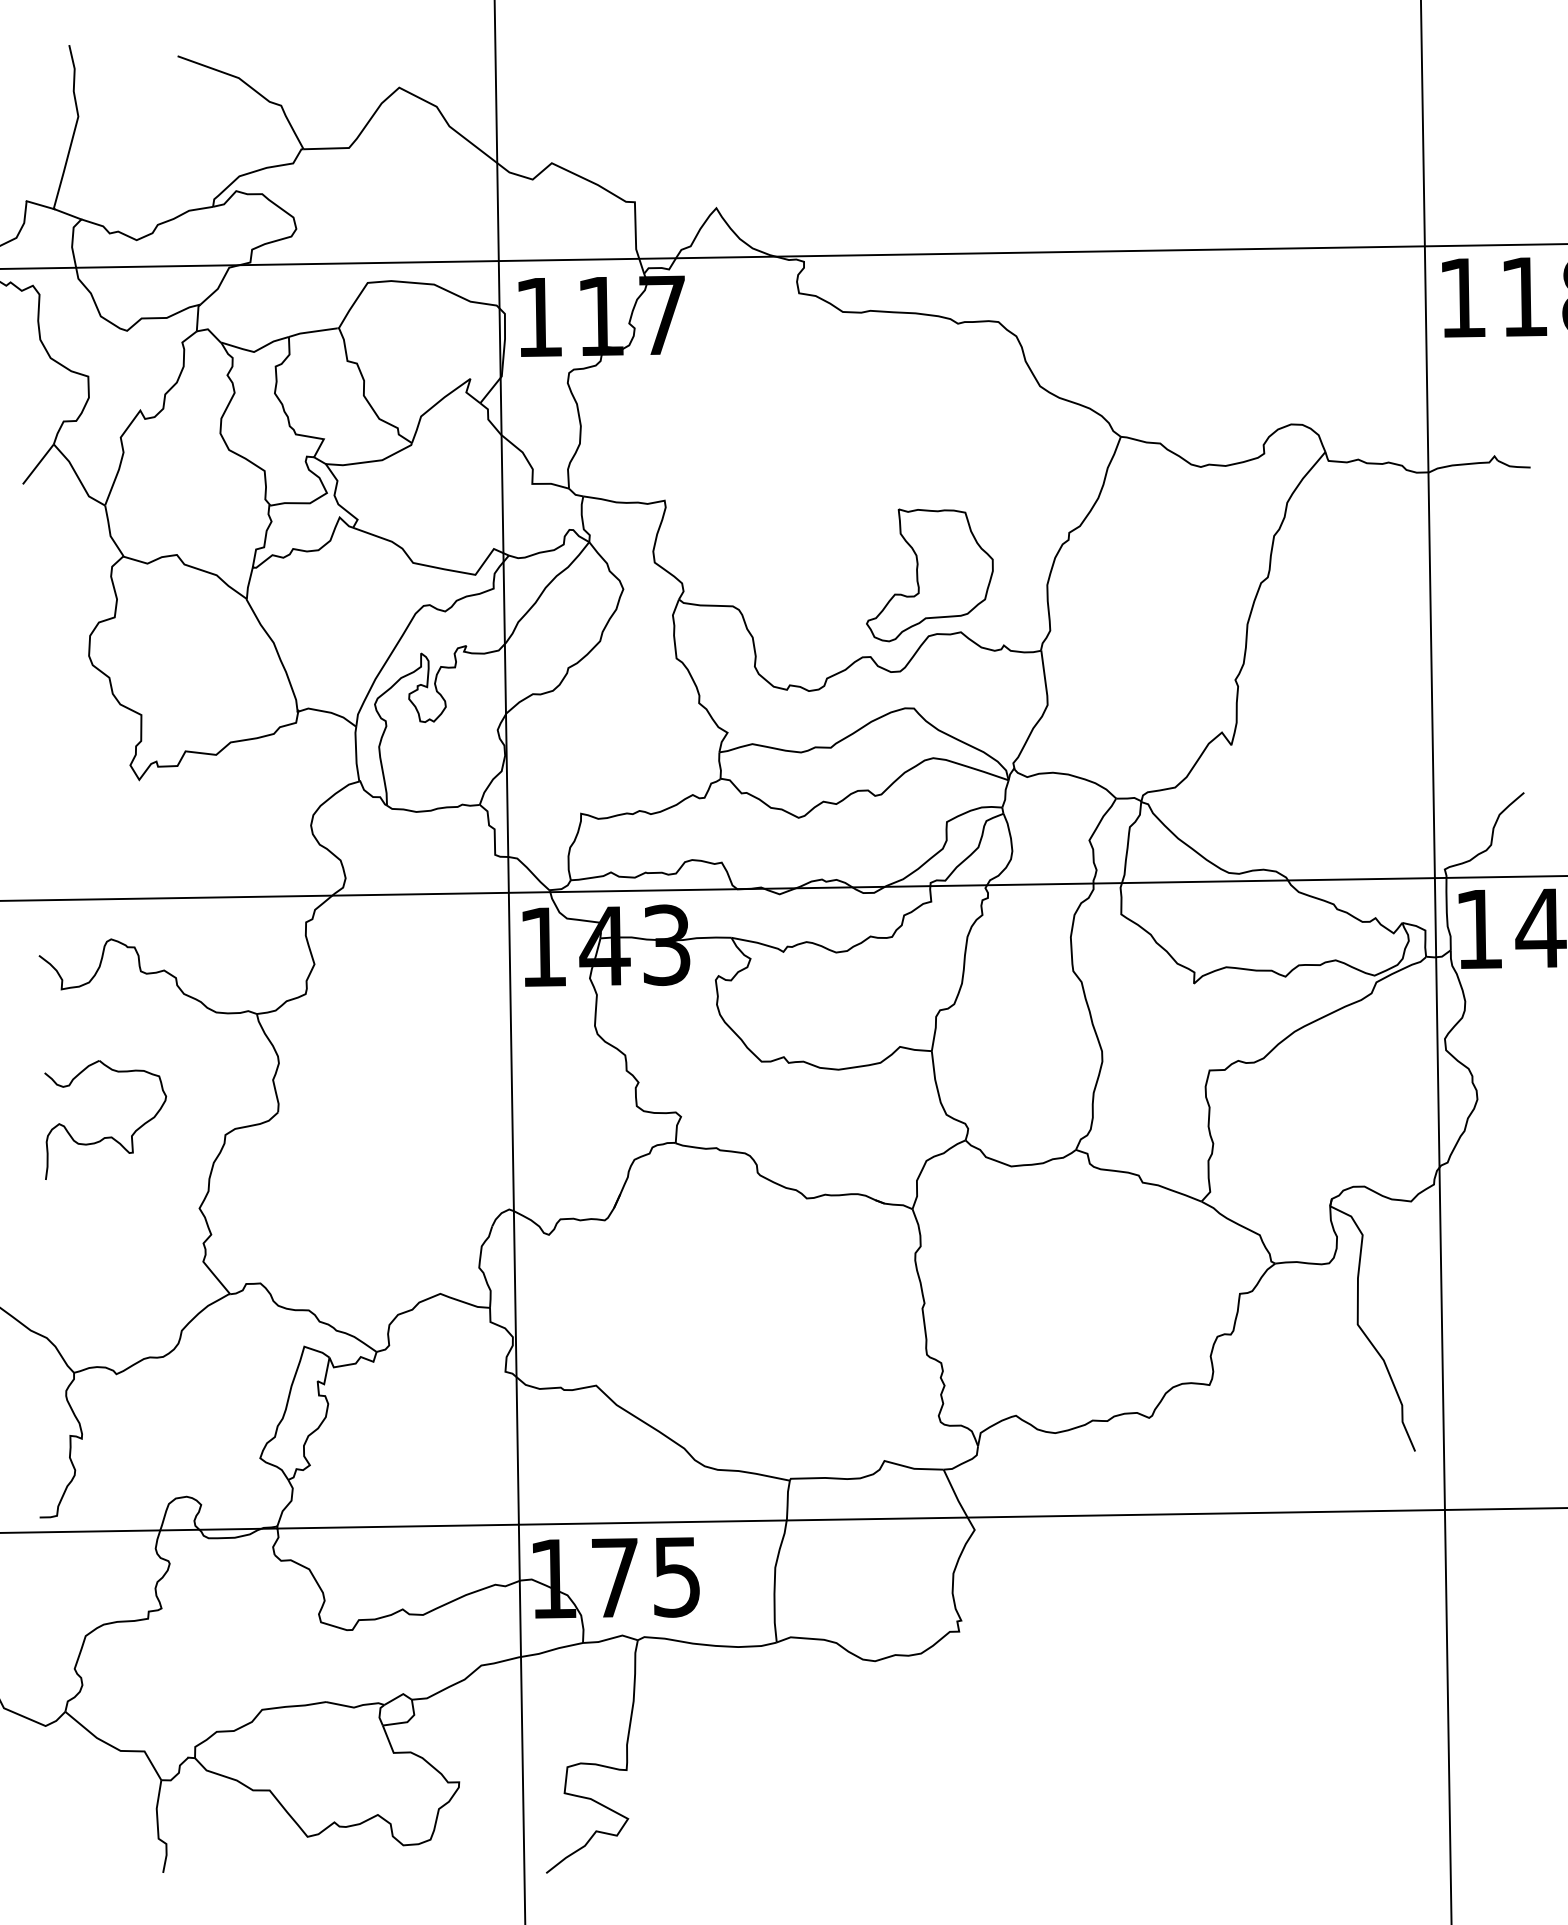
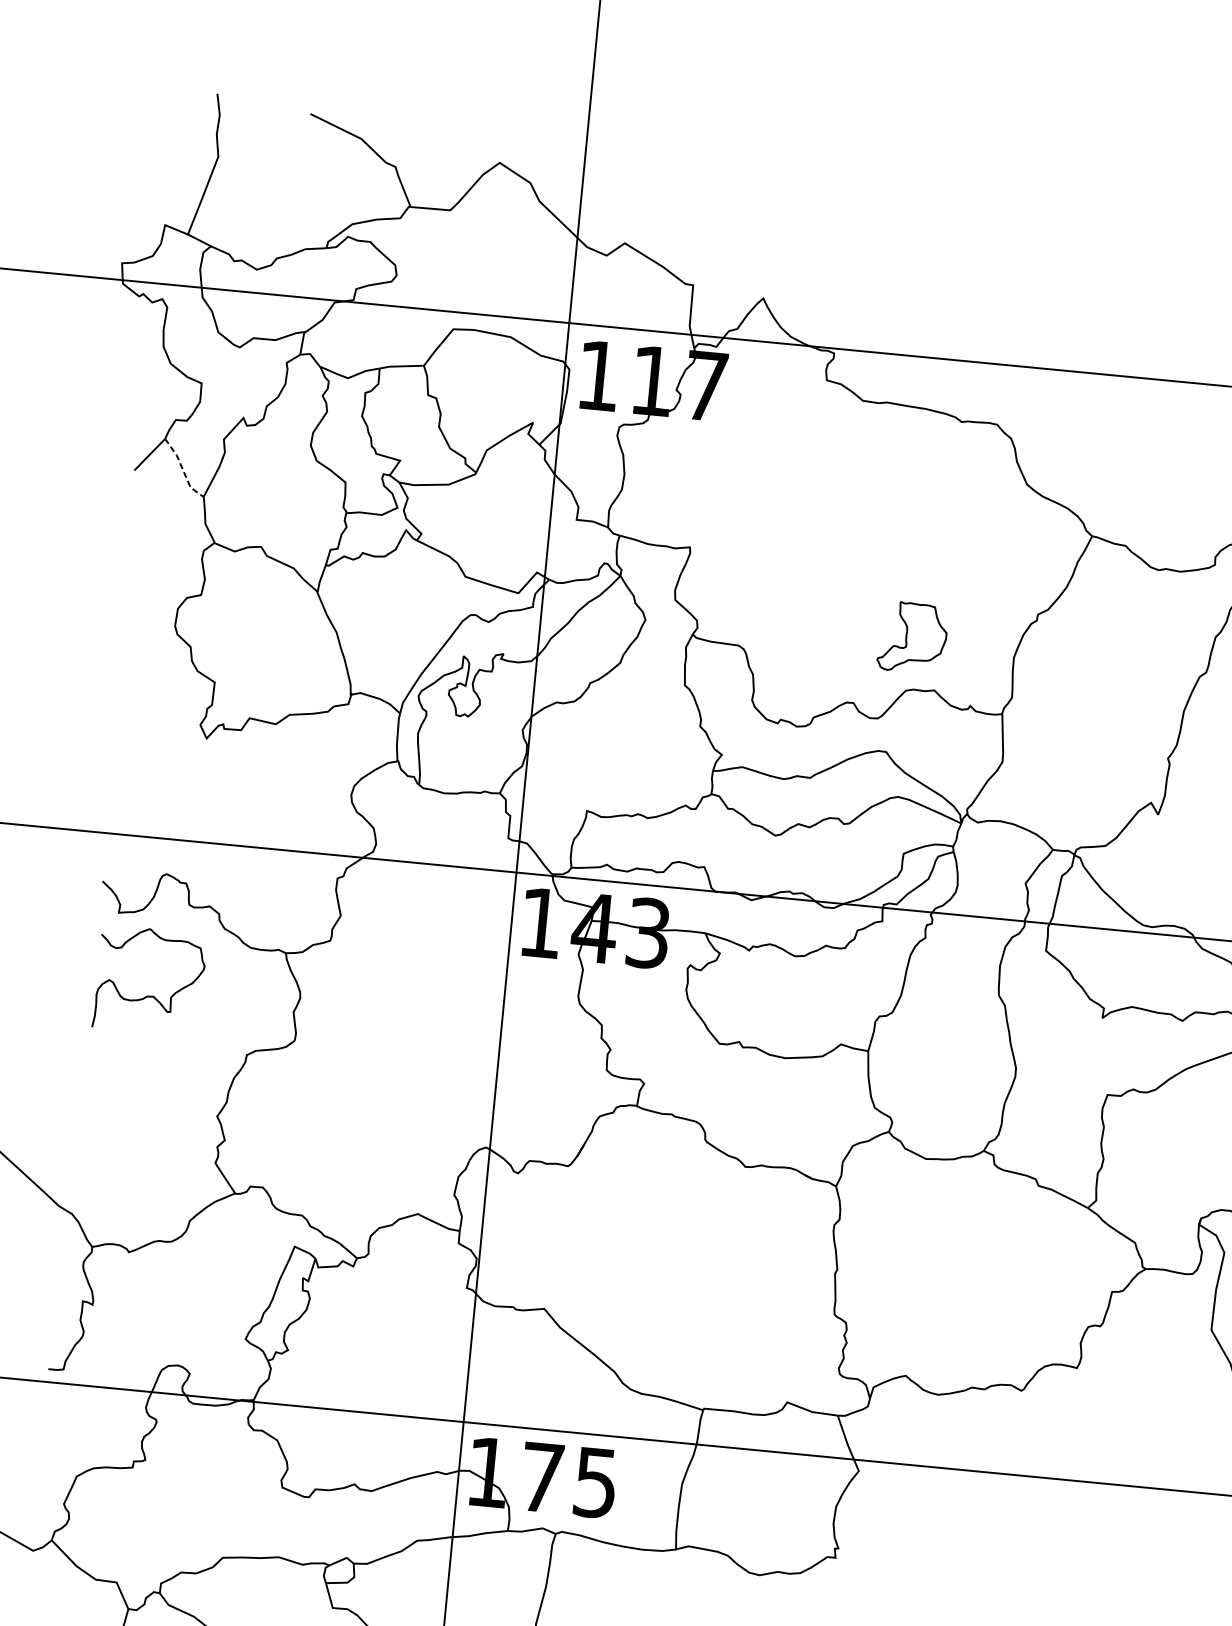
line: (77, 476) -> (182, 469), solid -> dashed
part: (929, 575) -> (912, 638), size x0.6
part: (107, 1136) -> (149, 995), moved

